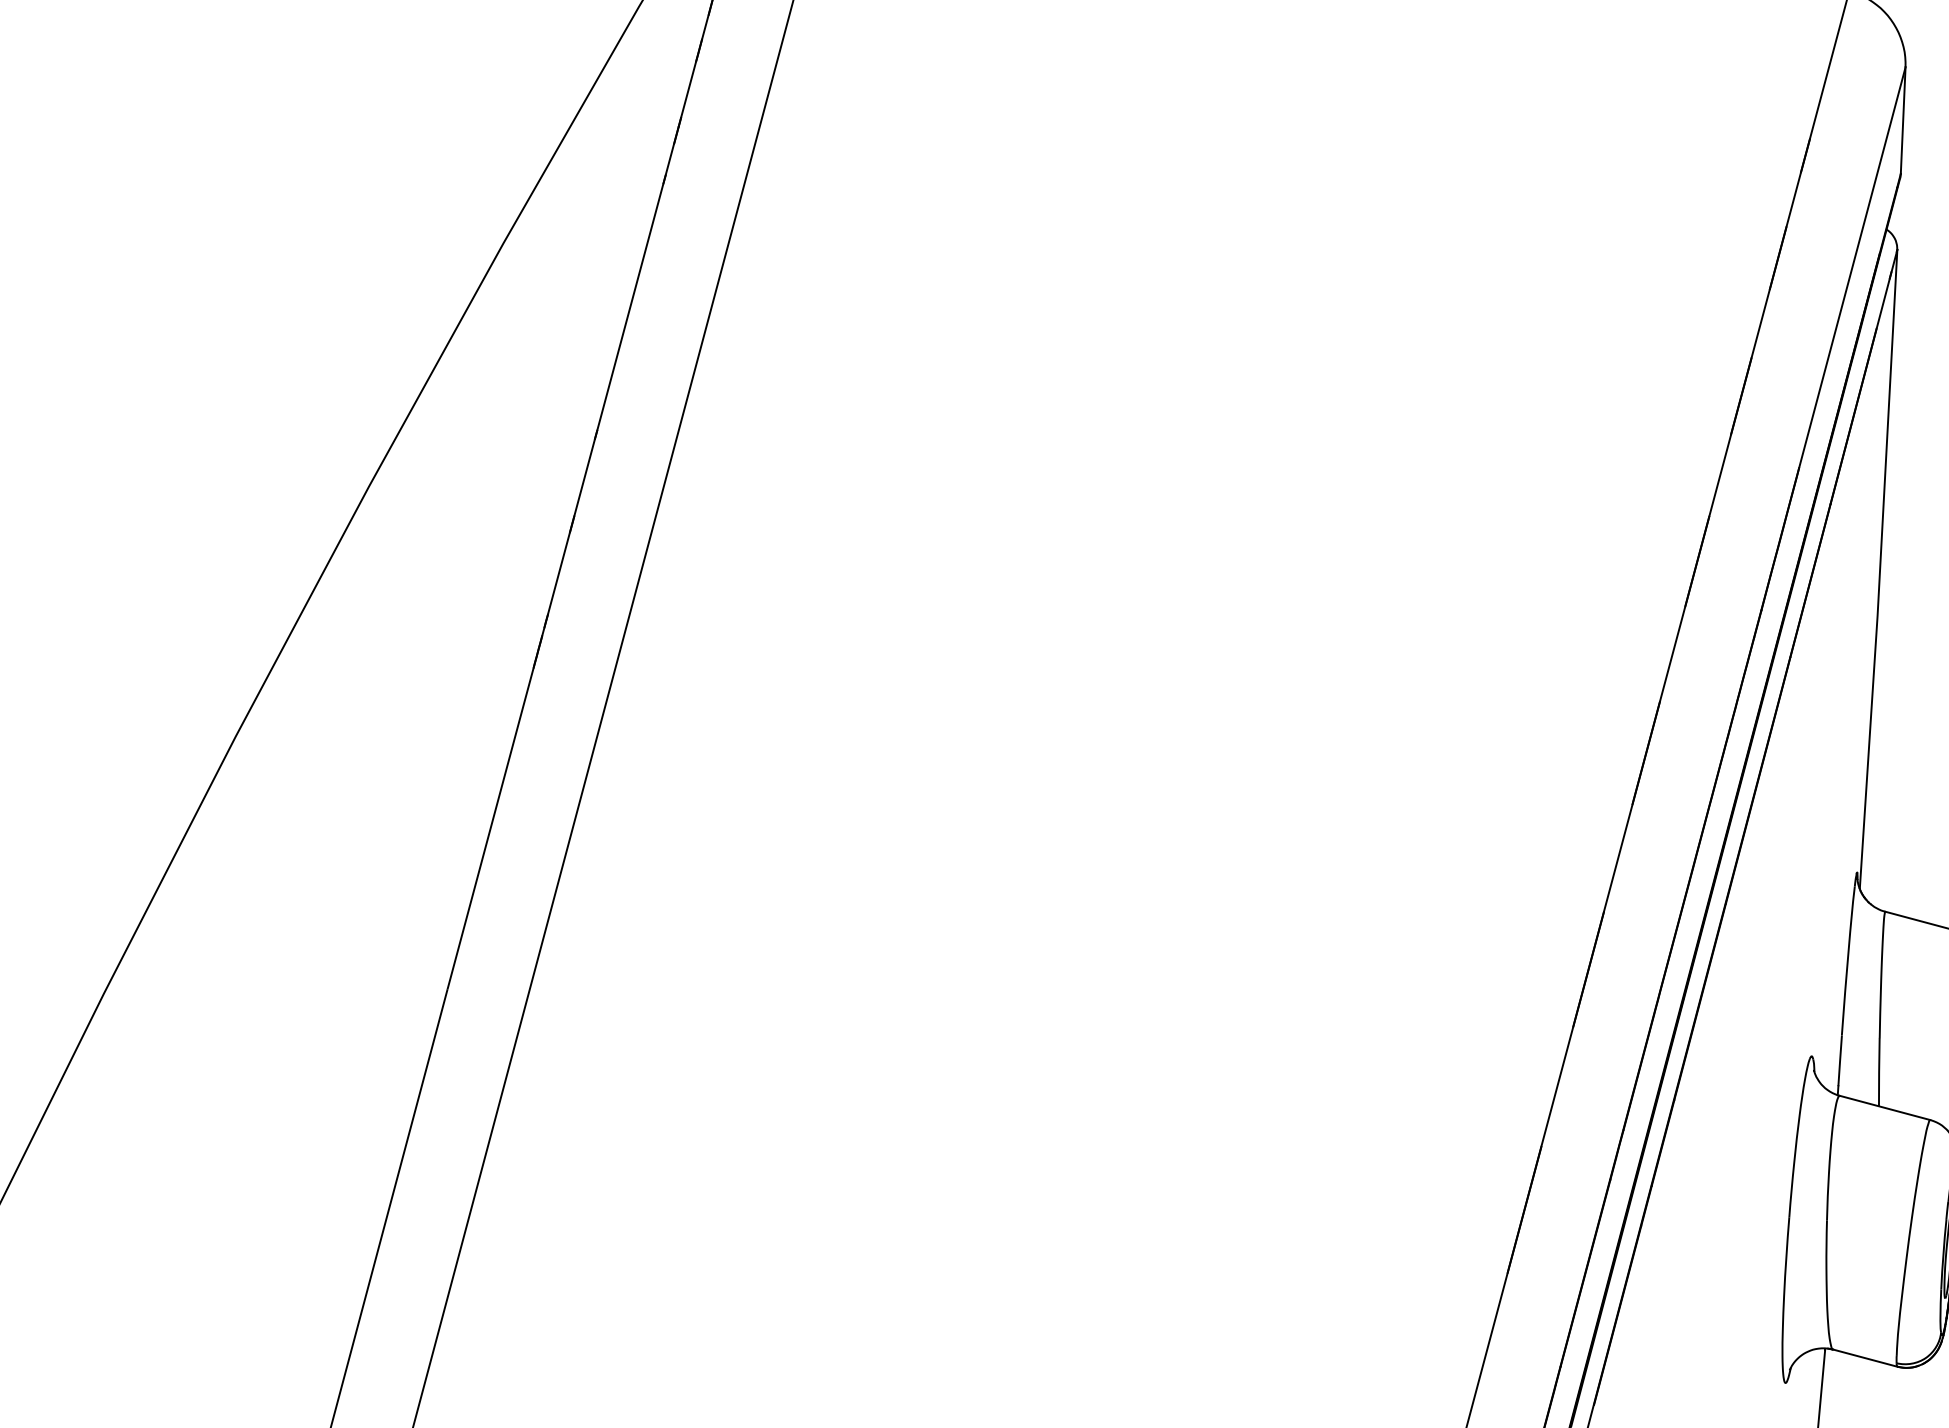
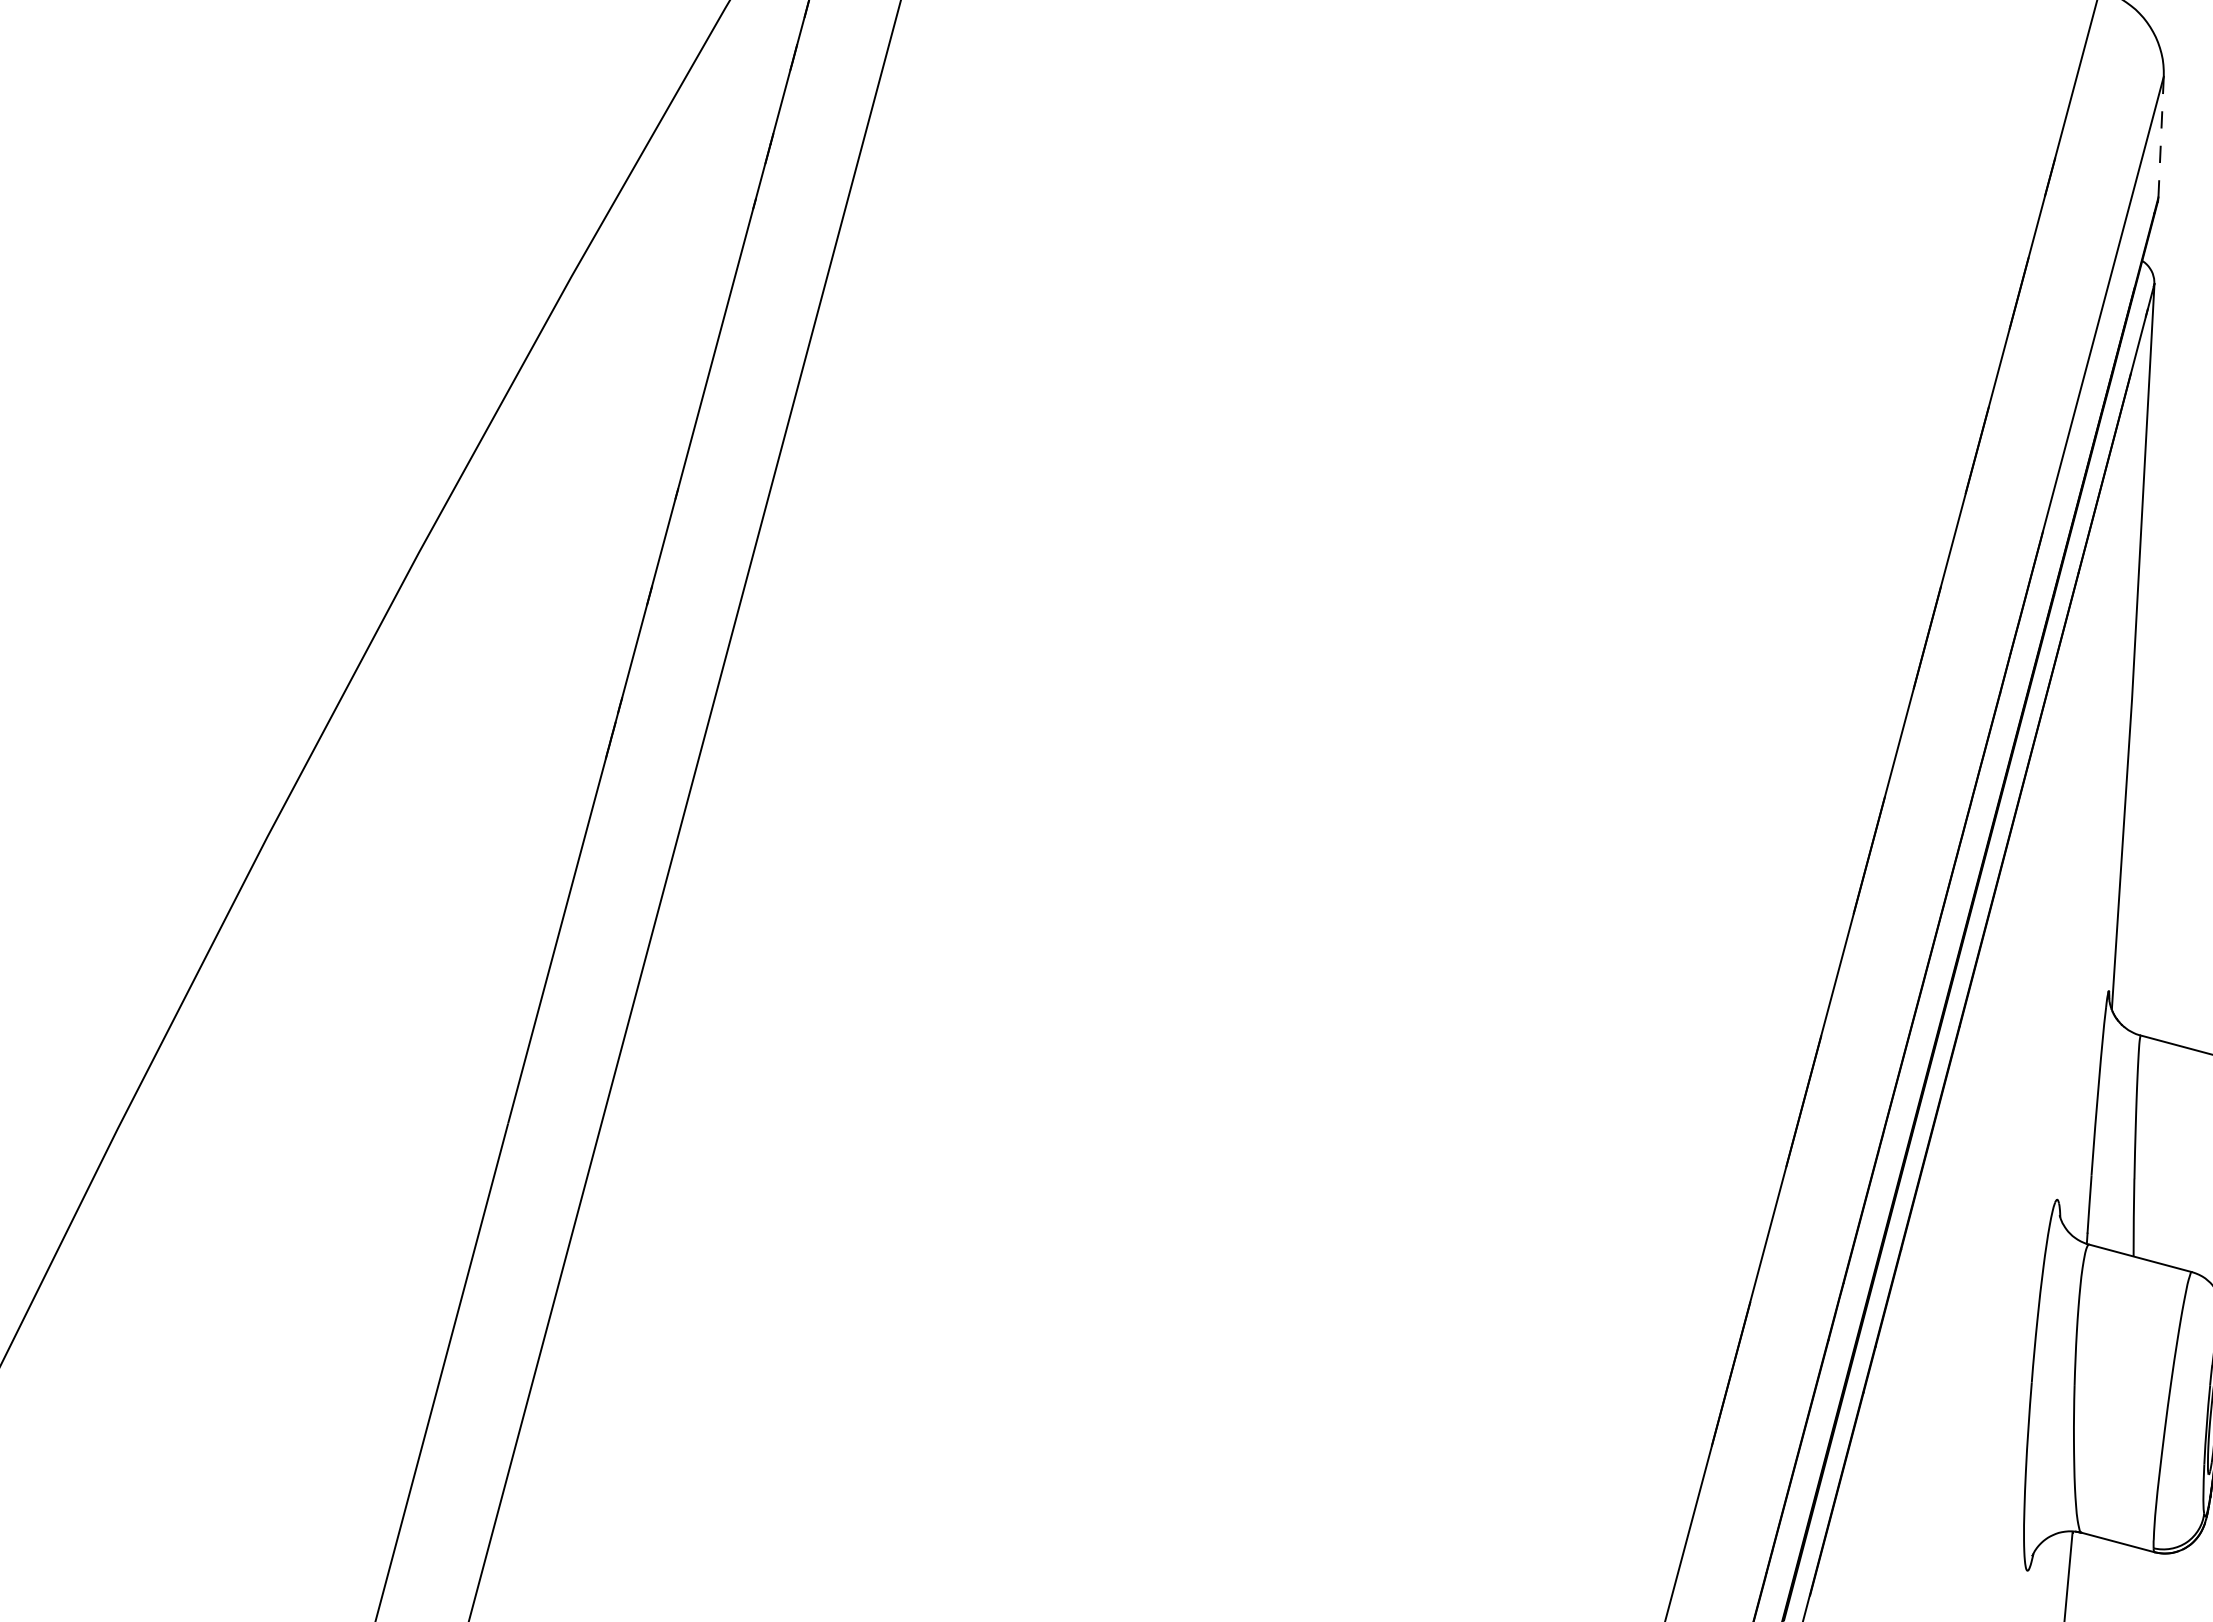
line: (1903, 120) -> (2161, 136), solid -> dashed

